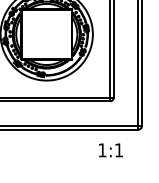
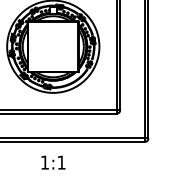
text: (110, 150) -> (53, 162), moved

